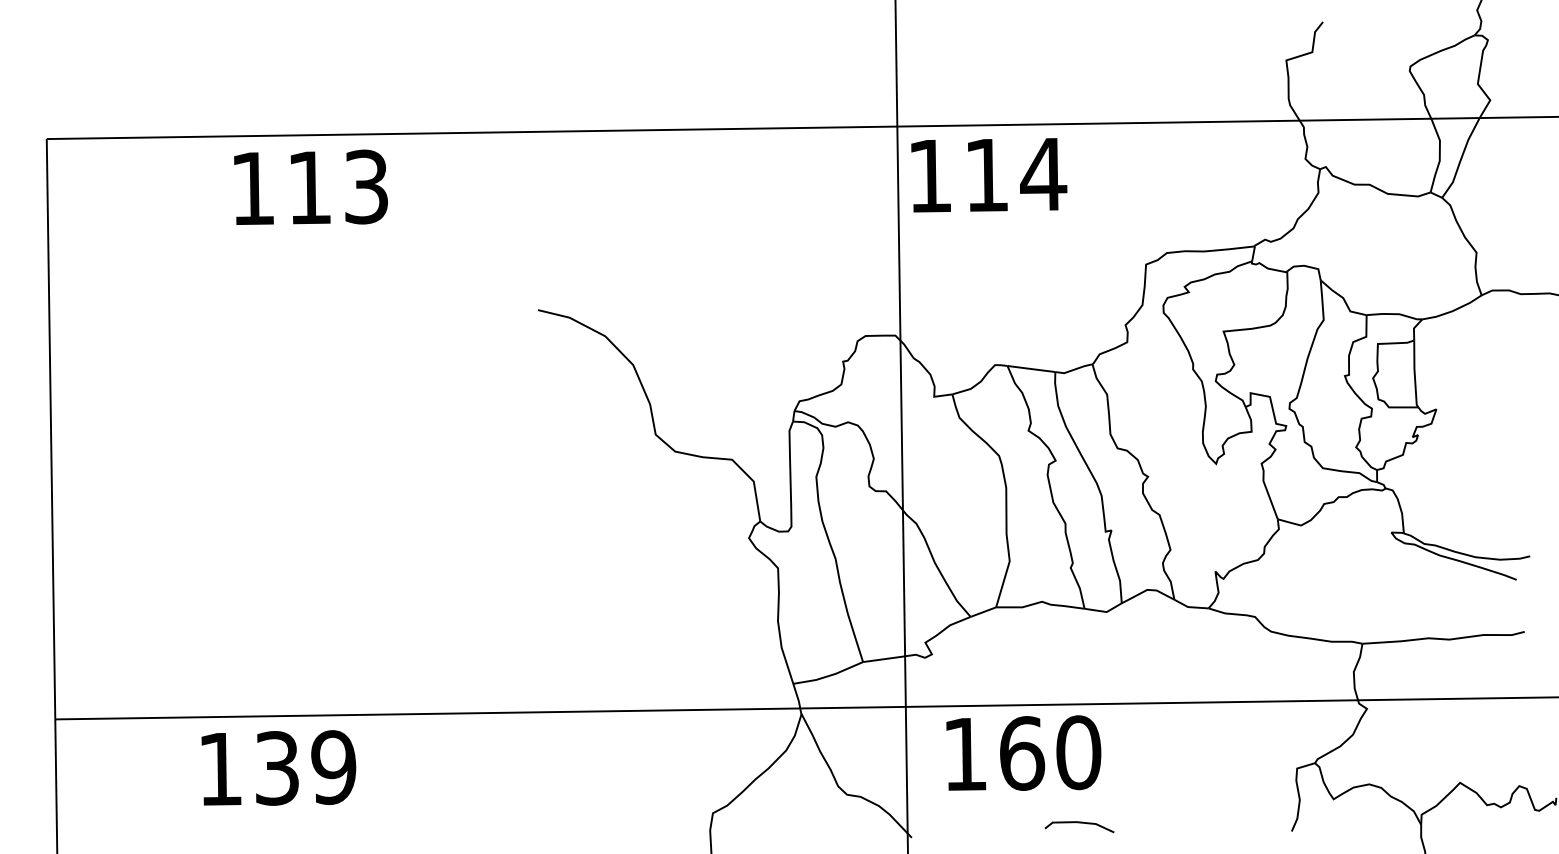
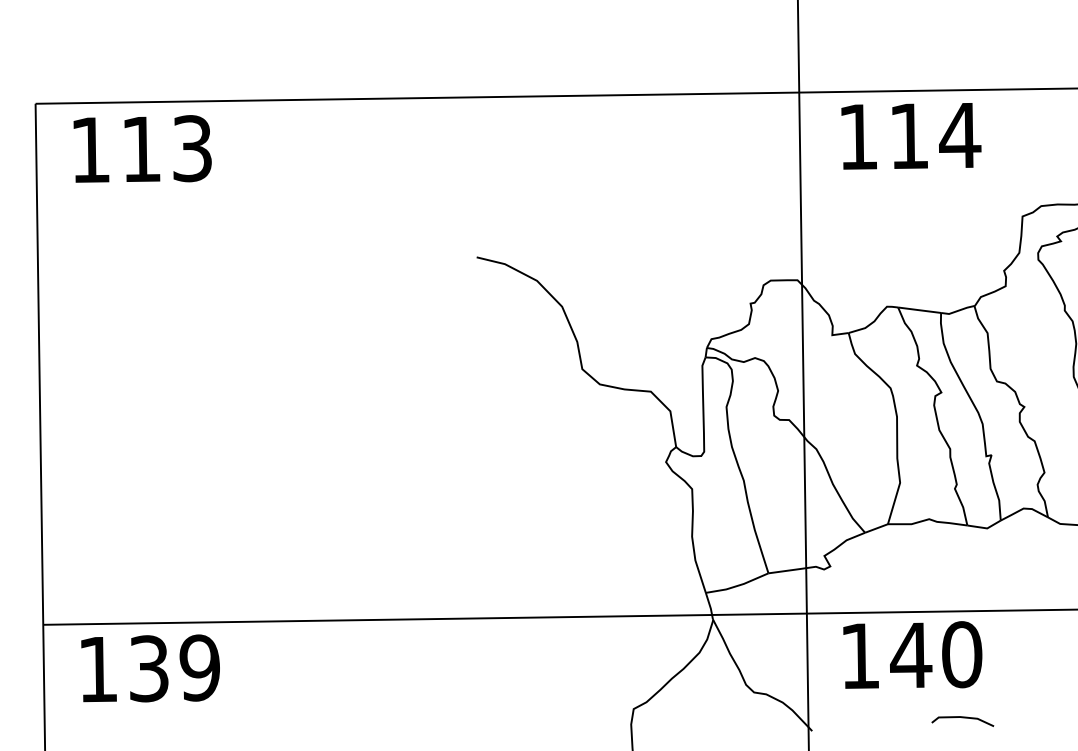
text: (989, 175) -> (911, 136), moved
text: (310, 186) -> (142, 148), moved
text: (1021, 753) -> (910, 655), 160 -> 140
text: (278, 767) -> (150, 667), moved

